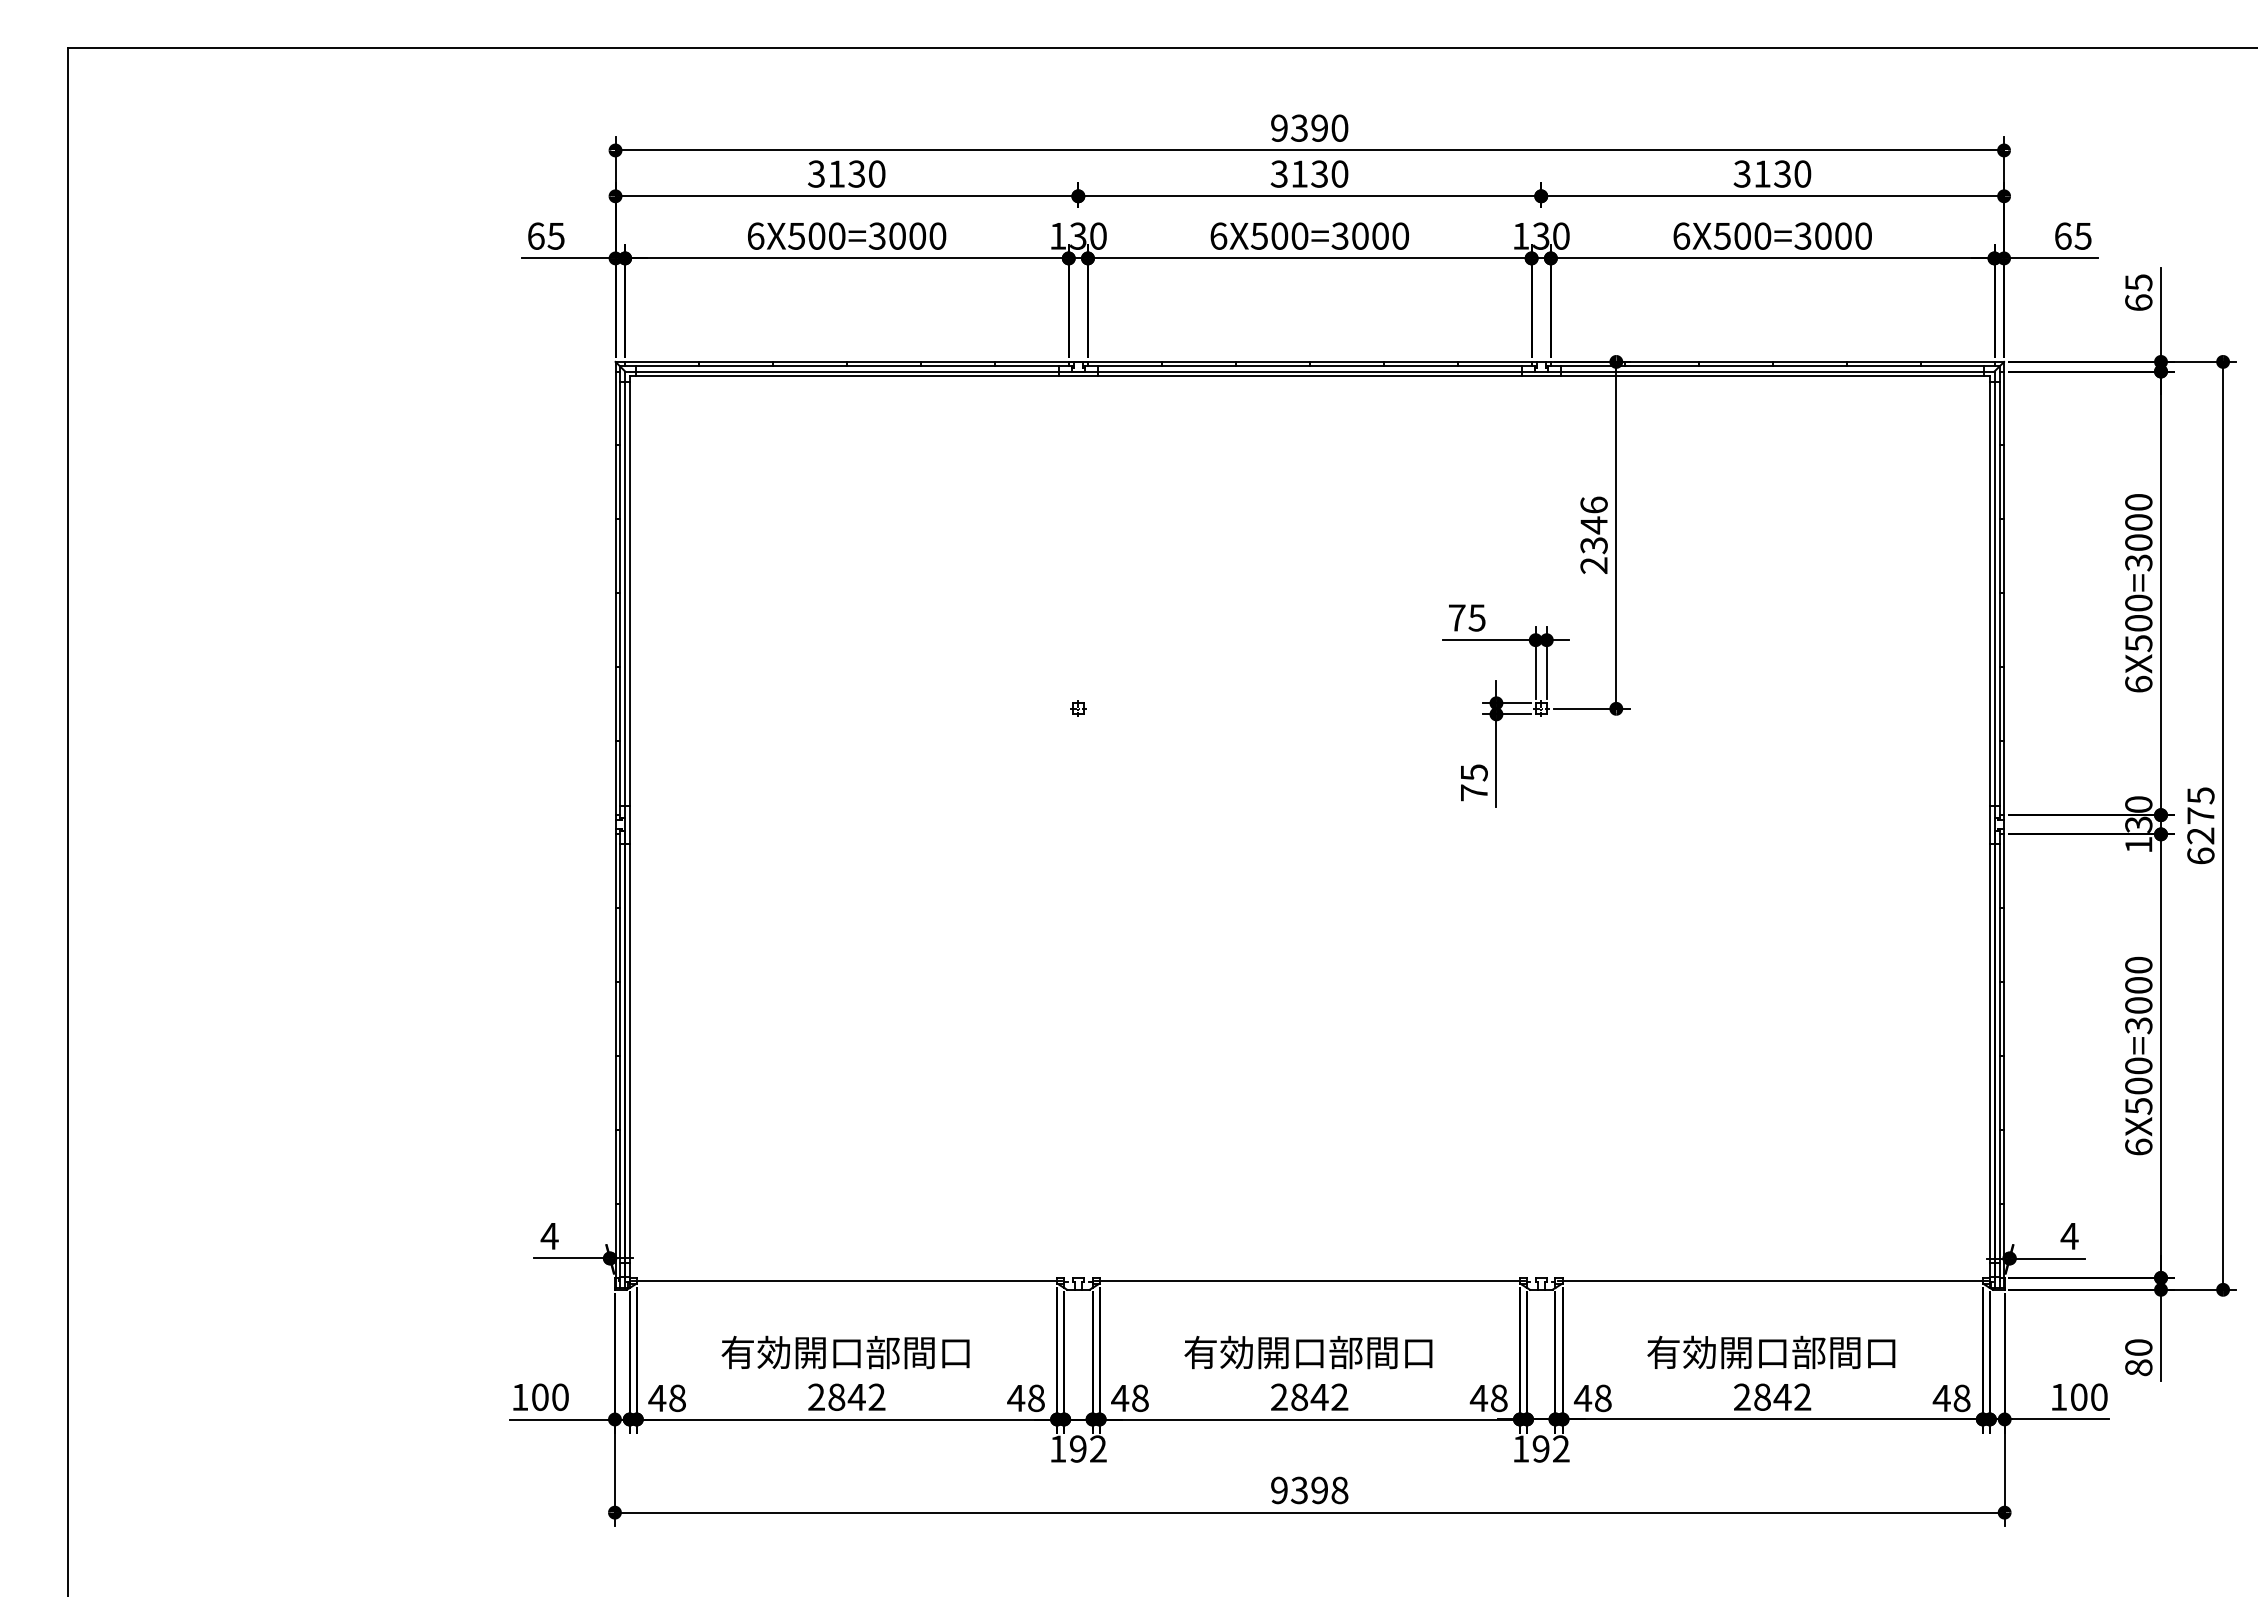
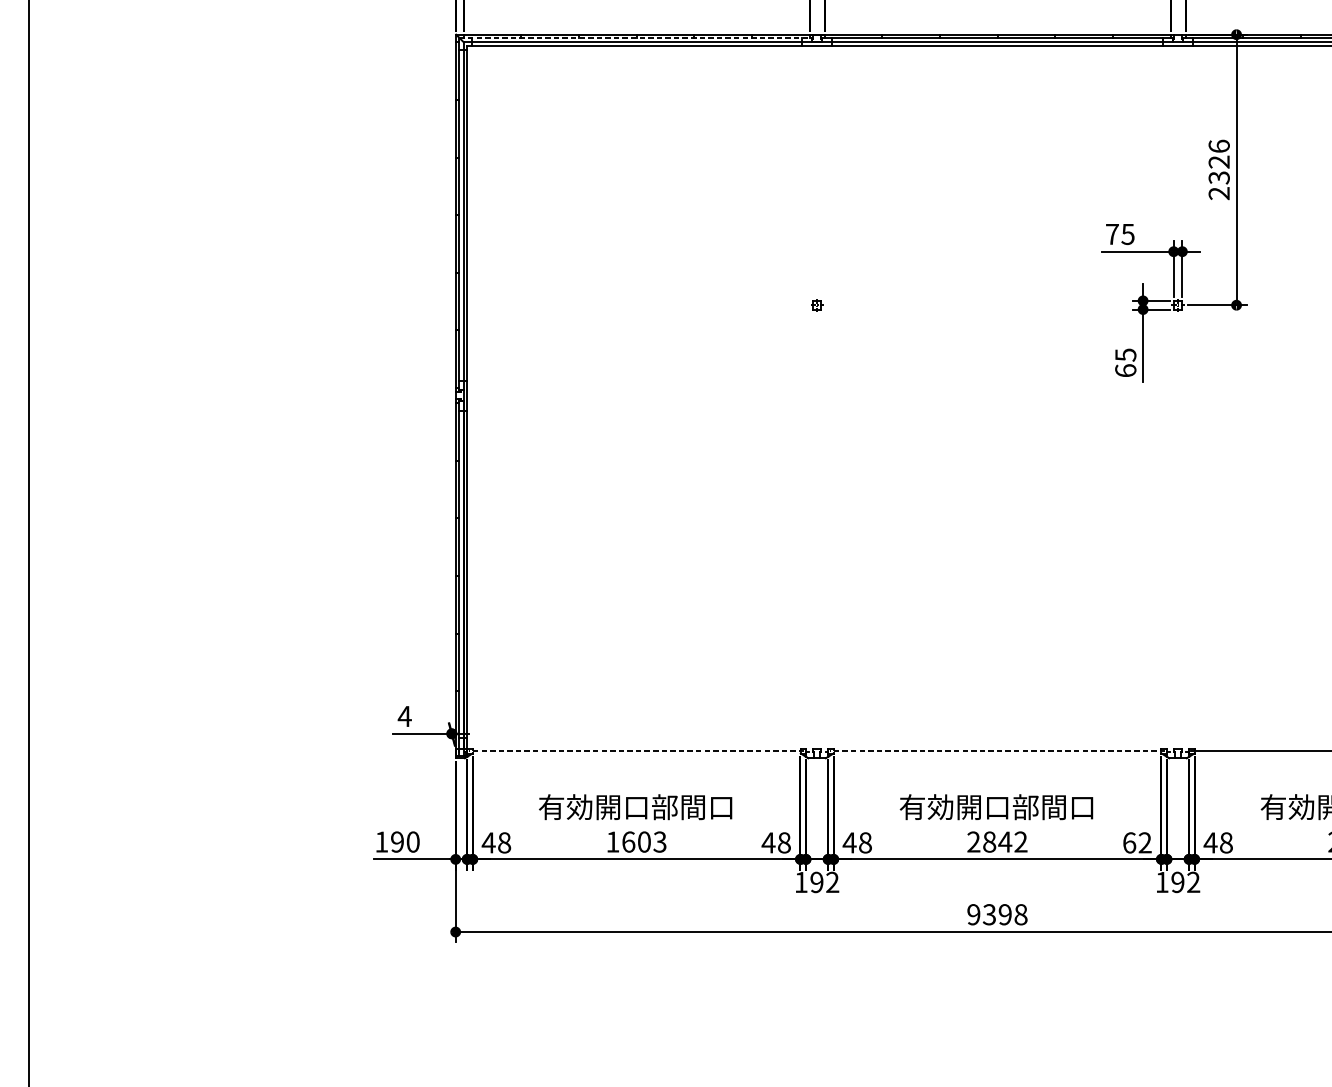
line: (846, 366) -> (636, 38), solid -> dashed
text: (1593, 525) -> (1218, 162), 2346 -> 2326
text: (1473, 792) -> (1125, 370), 75 -> 65
line: (846, 1280) -> (636, 751), solid -> dashed
line: (1309, 1280) -> (997, 751), solid -> dashed
text: (540, 1396) -> (397, 841), 100 -> 190
text: (846, 1396) -> (636, 841), 2842 -> 1603
text: (1488, 1398) -> (1136, 843), 48 -> 62

